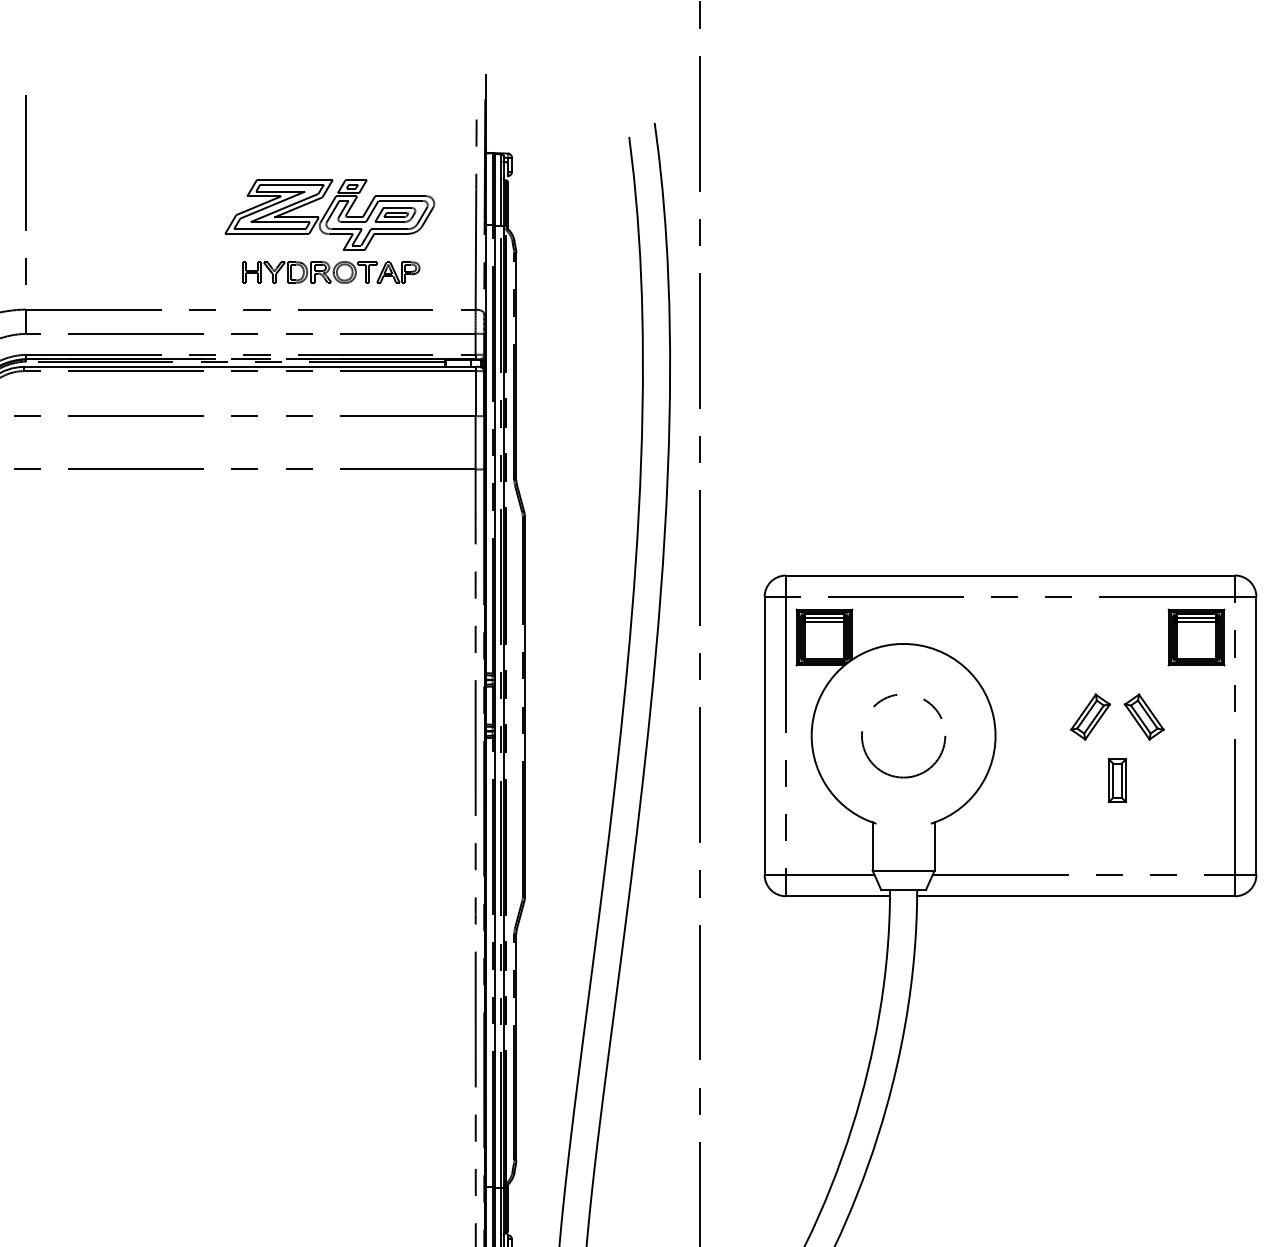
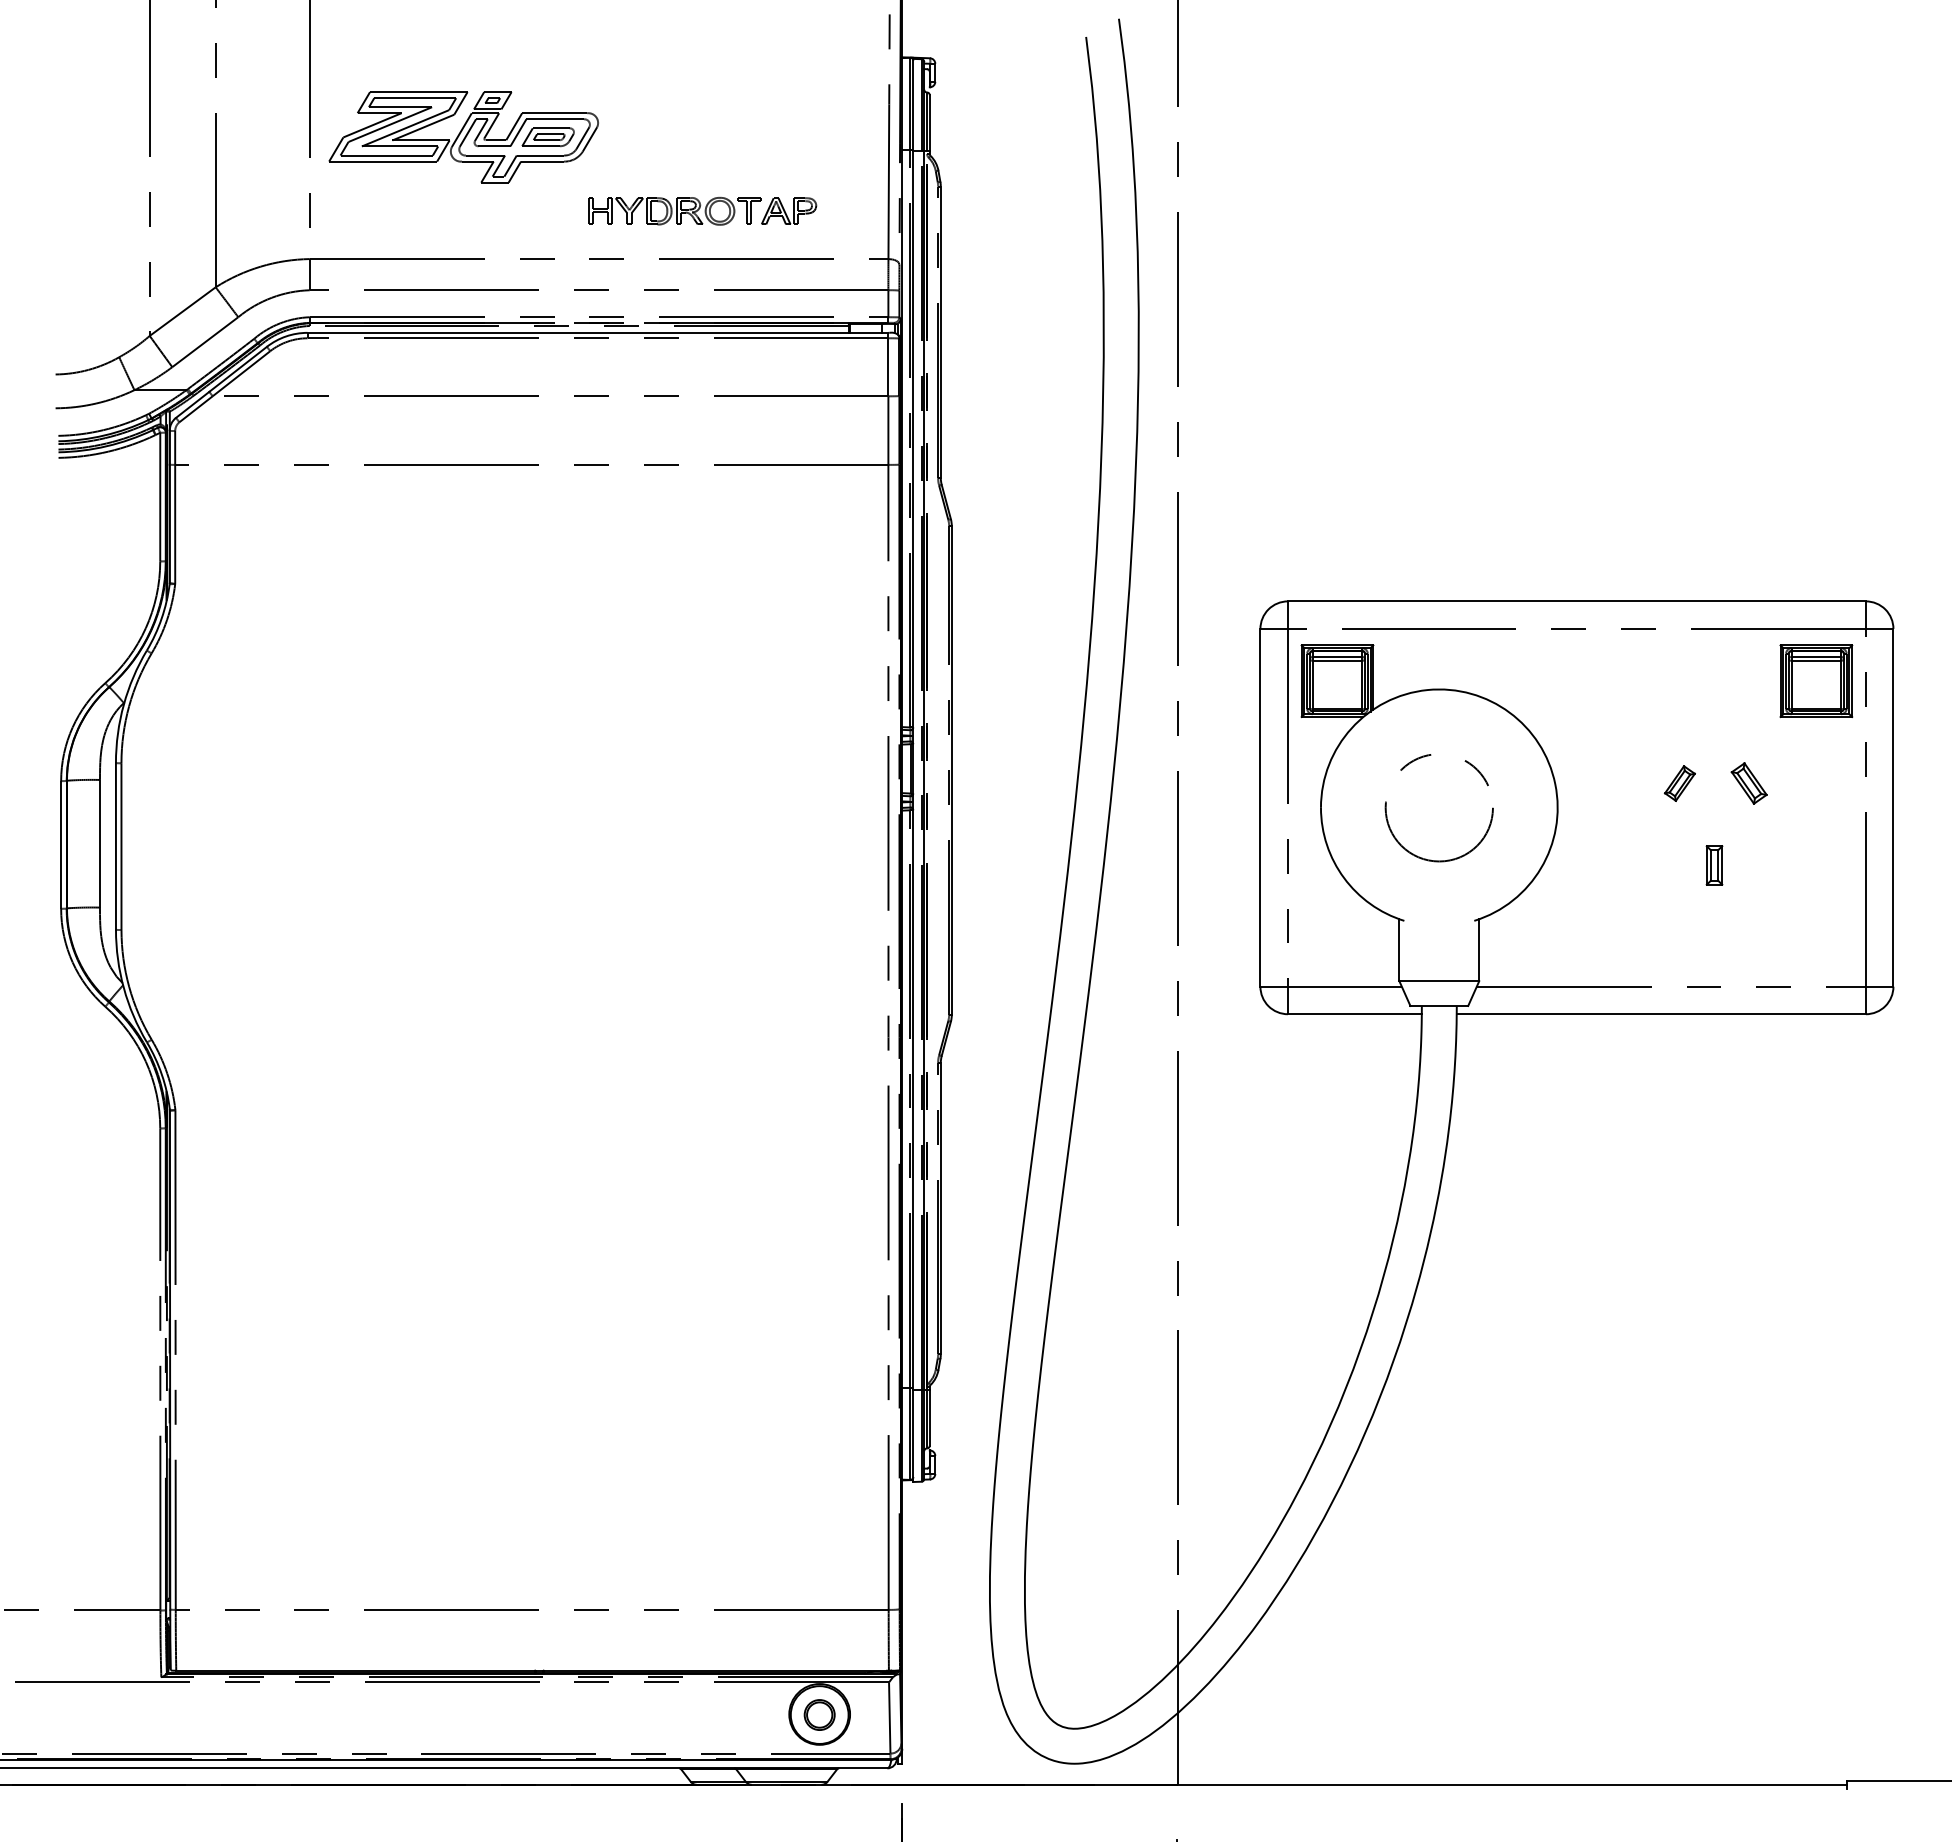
part: (329, 215) -> (463, 137), moved
part: (1090, 717) -> (1679, 783), size x0.6
part: (1144, 717) -> (1749, 783), size x0.7
part: (1117, 780) -> (1714, 865), size x0.7

